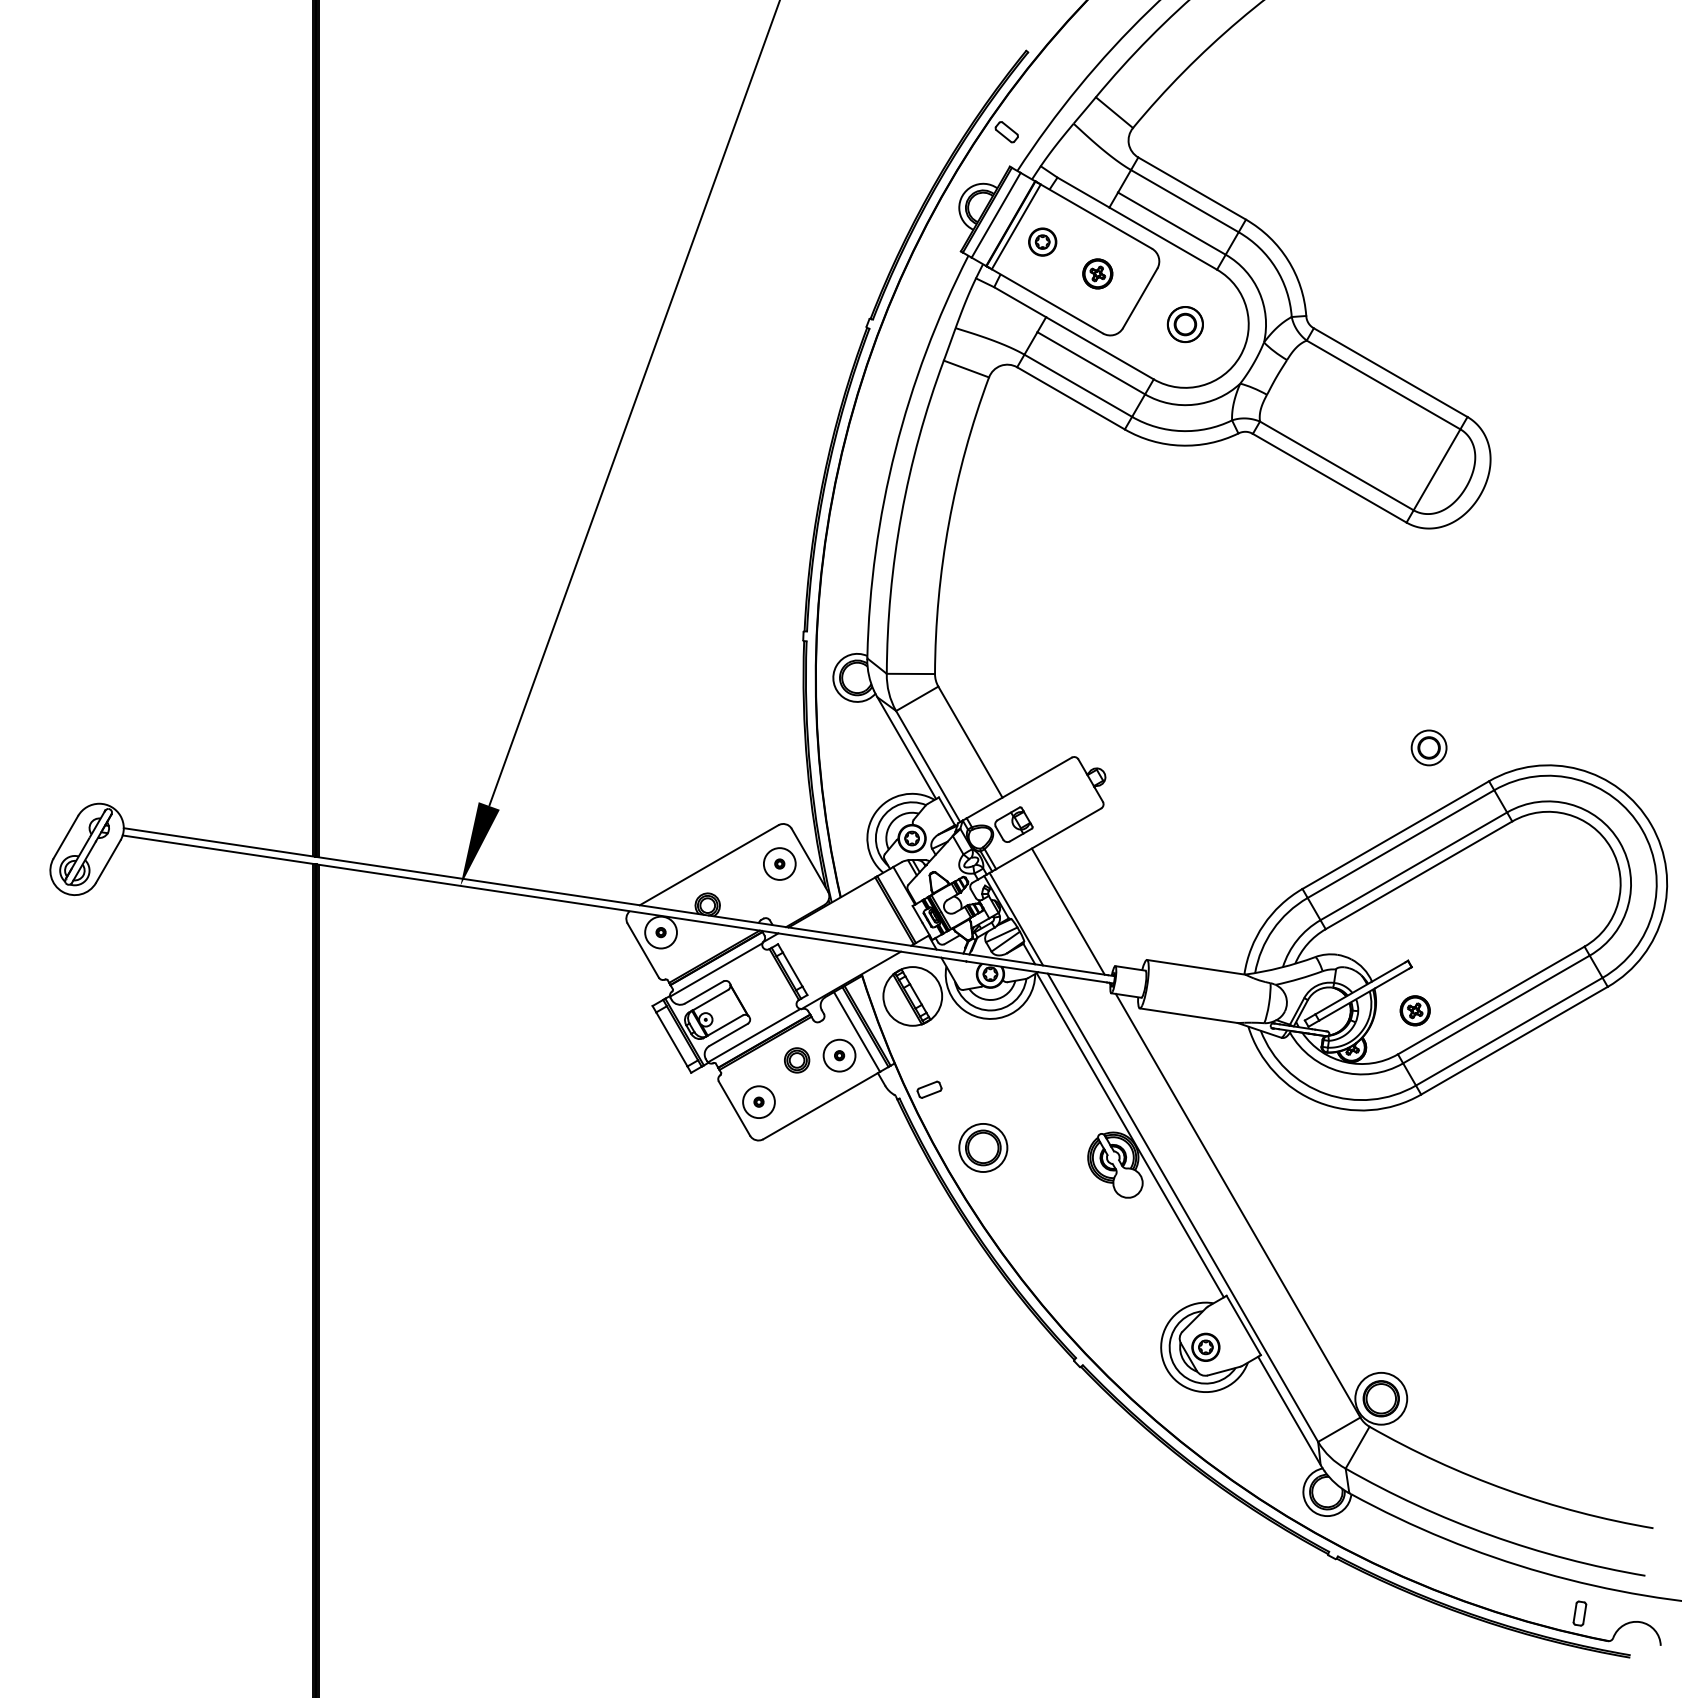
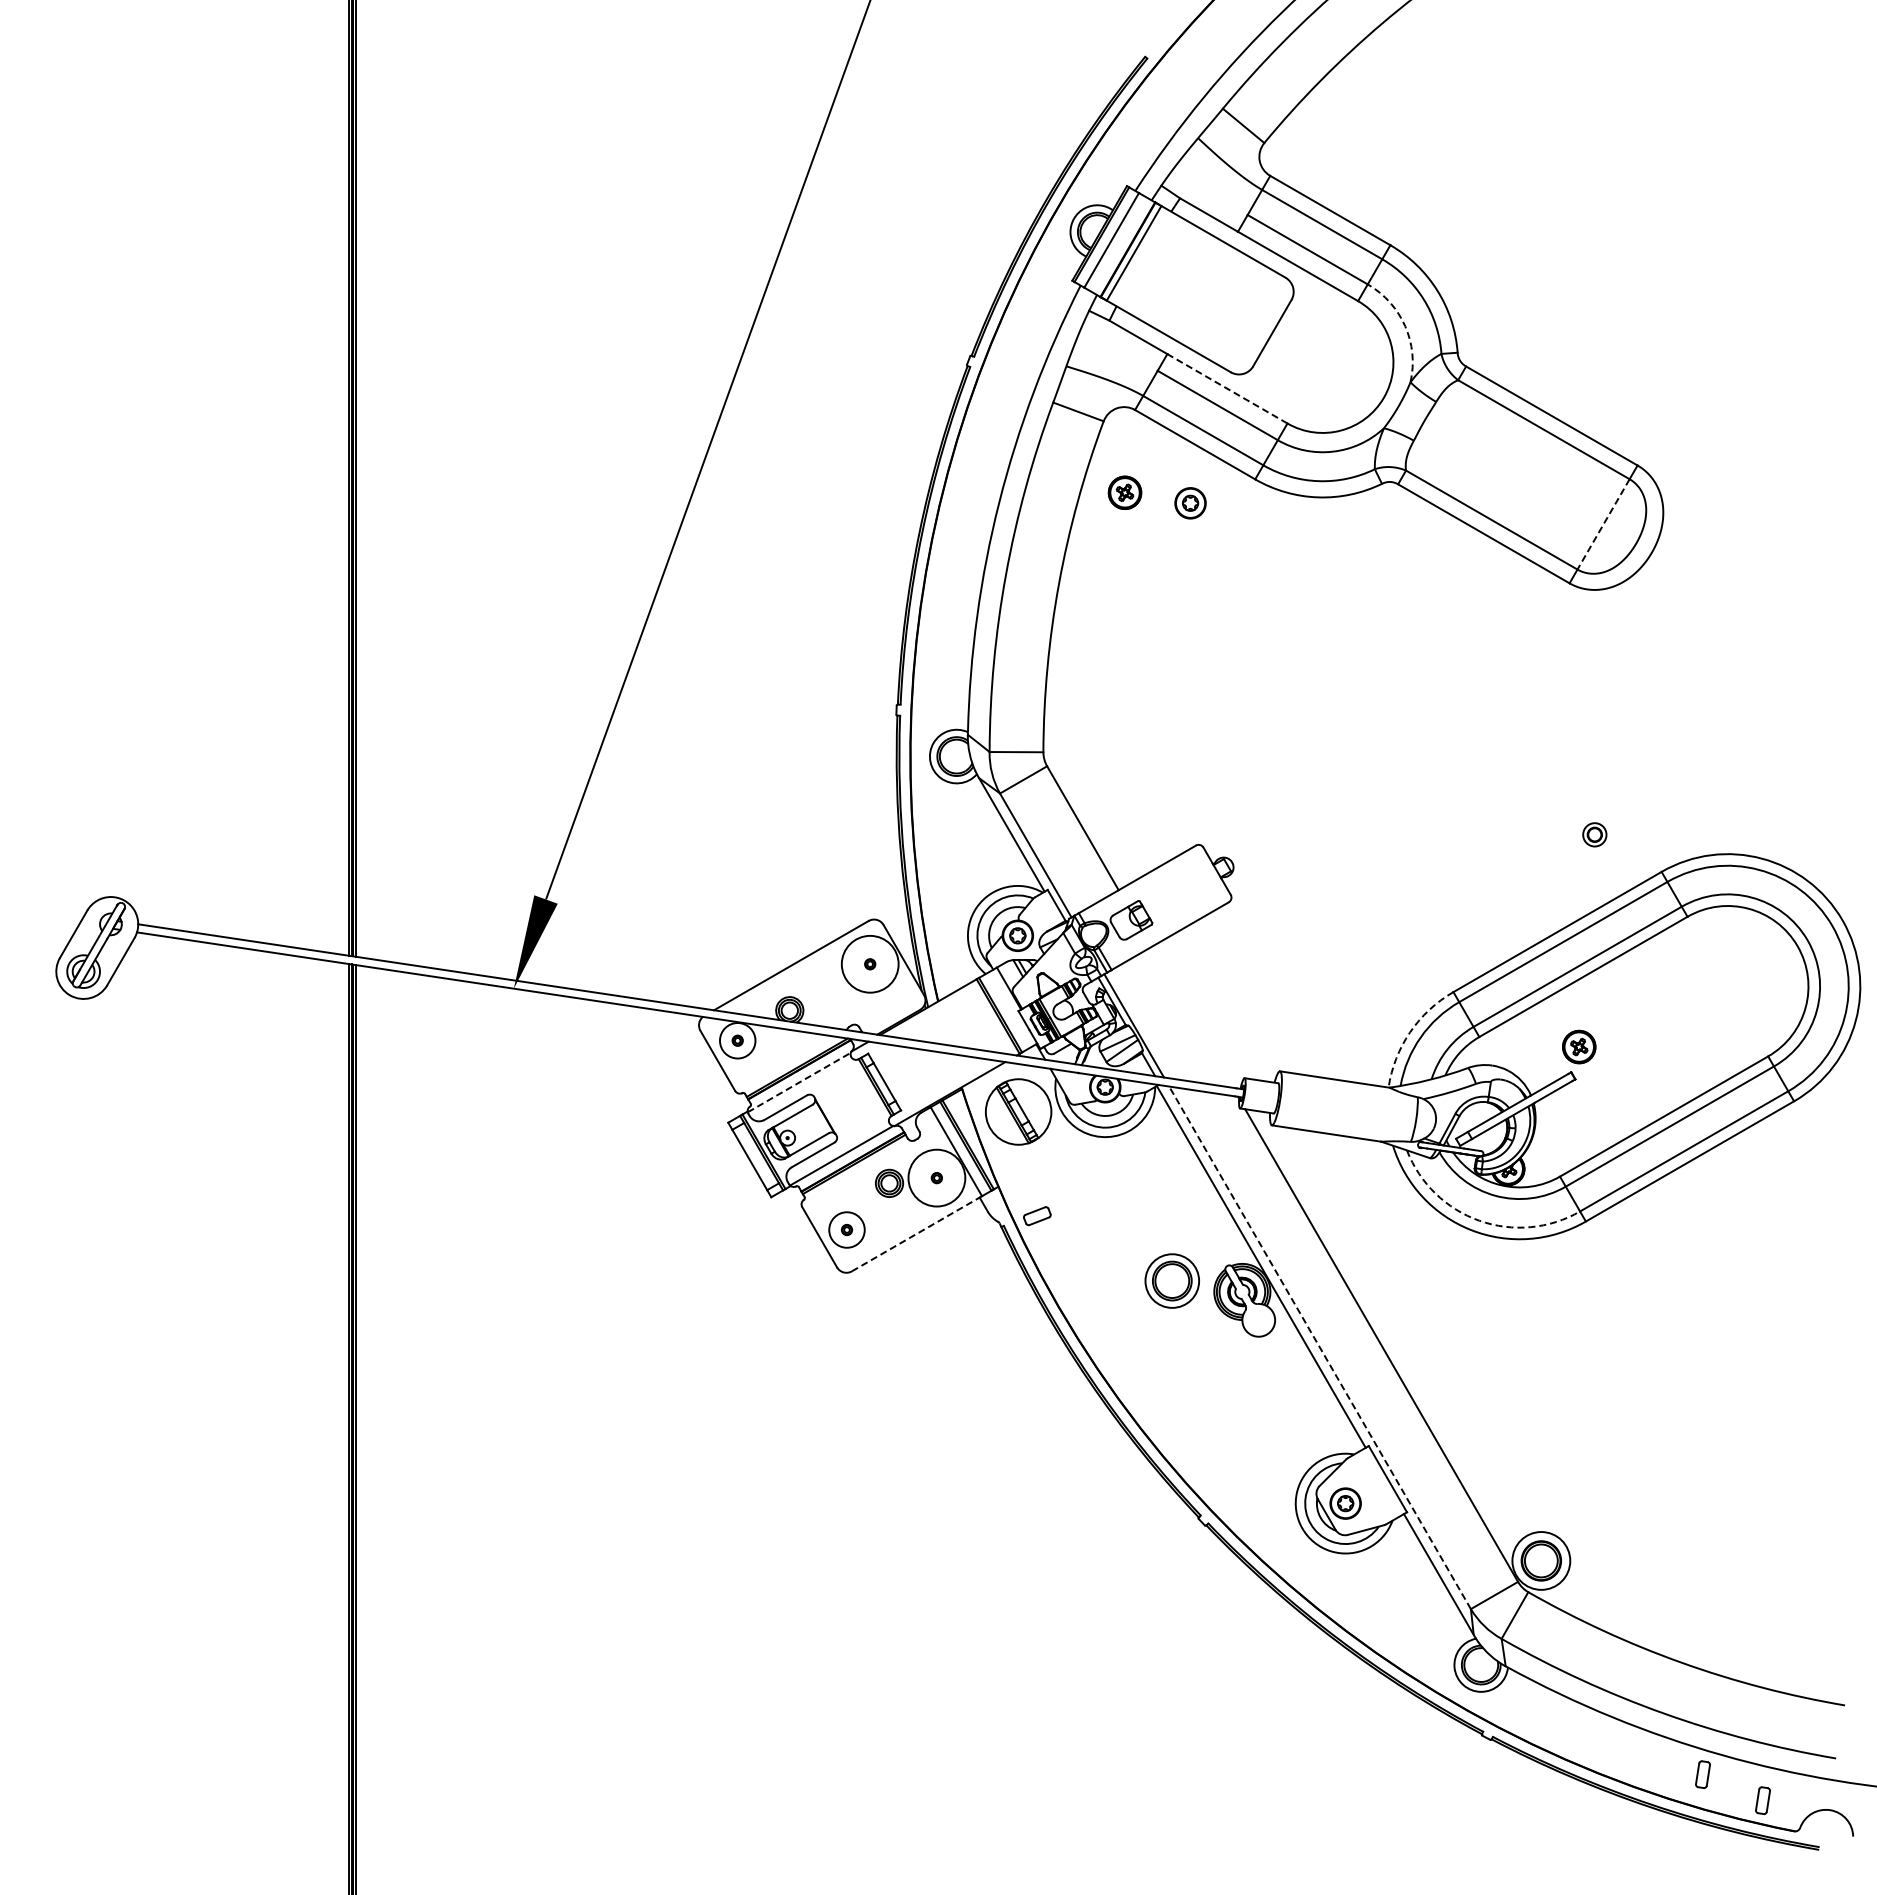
part: (1006, 132) -> (1123, 147), removed
part: (1042, 242) -> (1190, 503), moved
part: (1097, 273) -> (1124, 492), moved
arc: (1259, 292) -> (1405, 326), solid -> dashed
part: (1185, 323) -> (1322, 361), removed
line: (1100, 348) -> (1227, 388), solid -> dashed
line: (1436, 469) -> (1603, 524), solid -> dashed
part: (1428, 747) -> (1594, 834), size x0.6
circle: (779, 864) -> (869, 964), size x1.6
line: (1067, 910) -> (1191, 1016), removed
arc: (1264, 925) -> (1410, 1032), solid -> dashed
line: (716, 969) -> (799, 1082), solid -> dashed
part: (1415, 1010) -> (1579, 1046), moved
circle: (839, 1055) -> (936, 1177), size x1.6
arc: (1325, 1093) -> (1479, 1220), solid -> dashed
line: (822, 1105) -> (917, 1233), solid -> dashed
part: (982, 1147) -> (1171, 1280), moved
line: (1183, 1207) -> (1320, 1347), solid -> dashed
part: (1525, 1590) -> (1702, 1774), added

